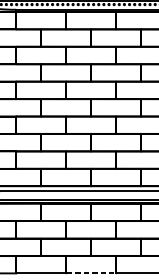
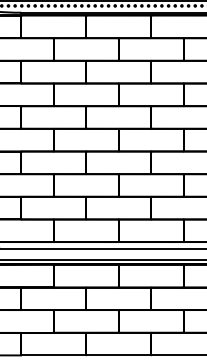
line: (91, 273) -> (118, 355), dashed -> solid

